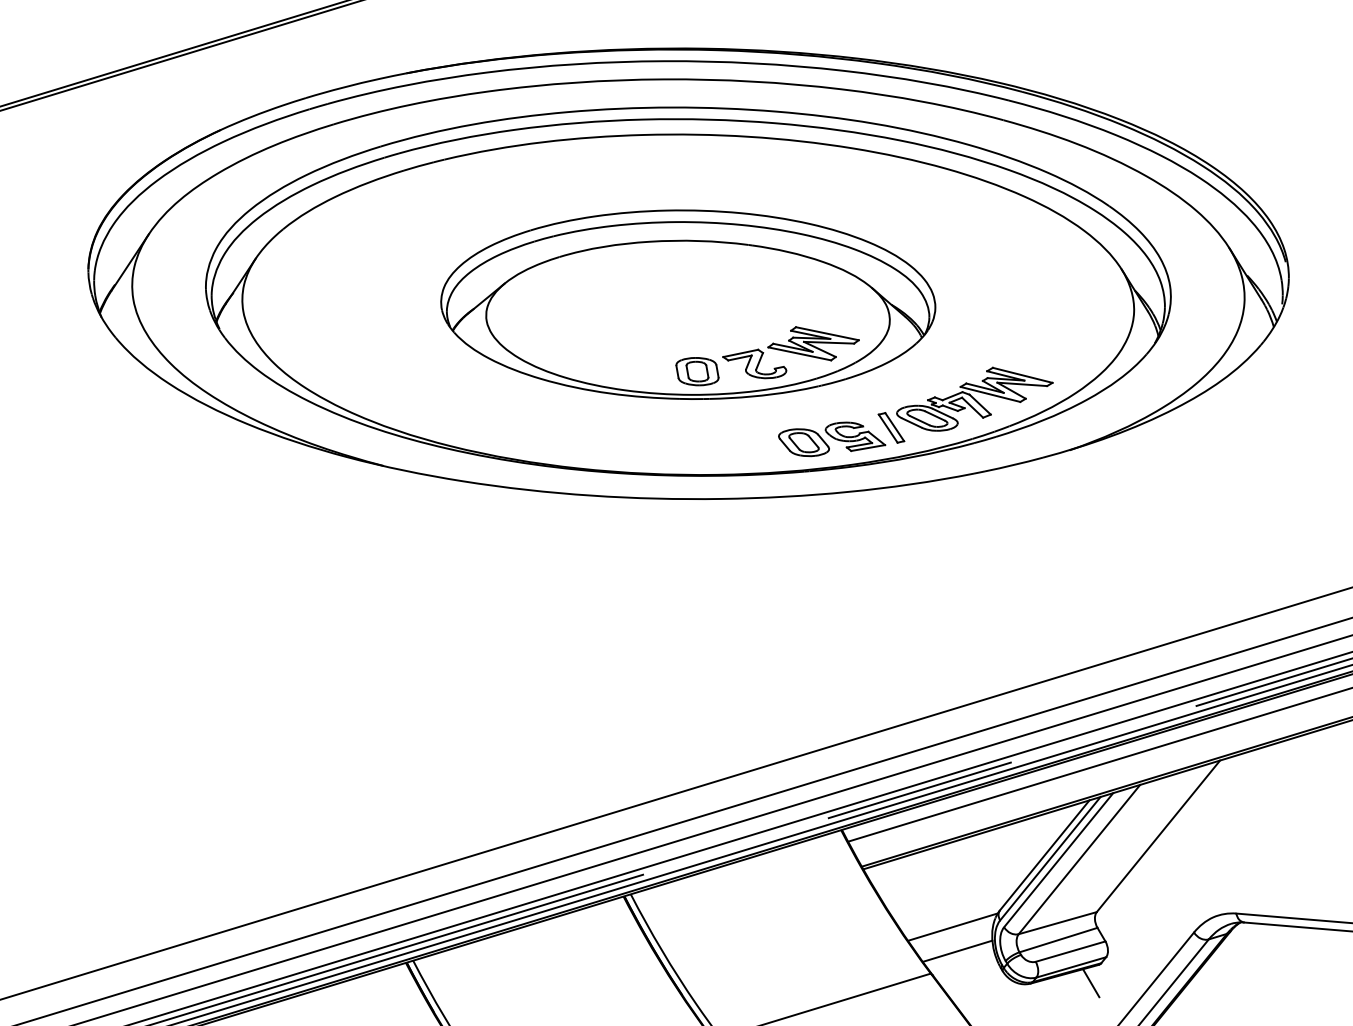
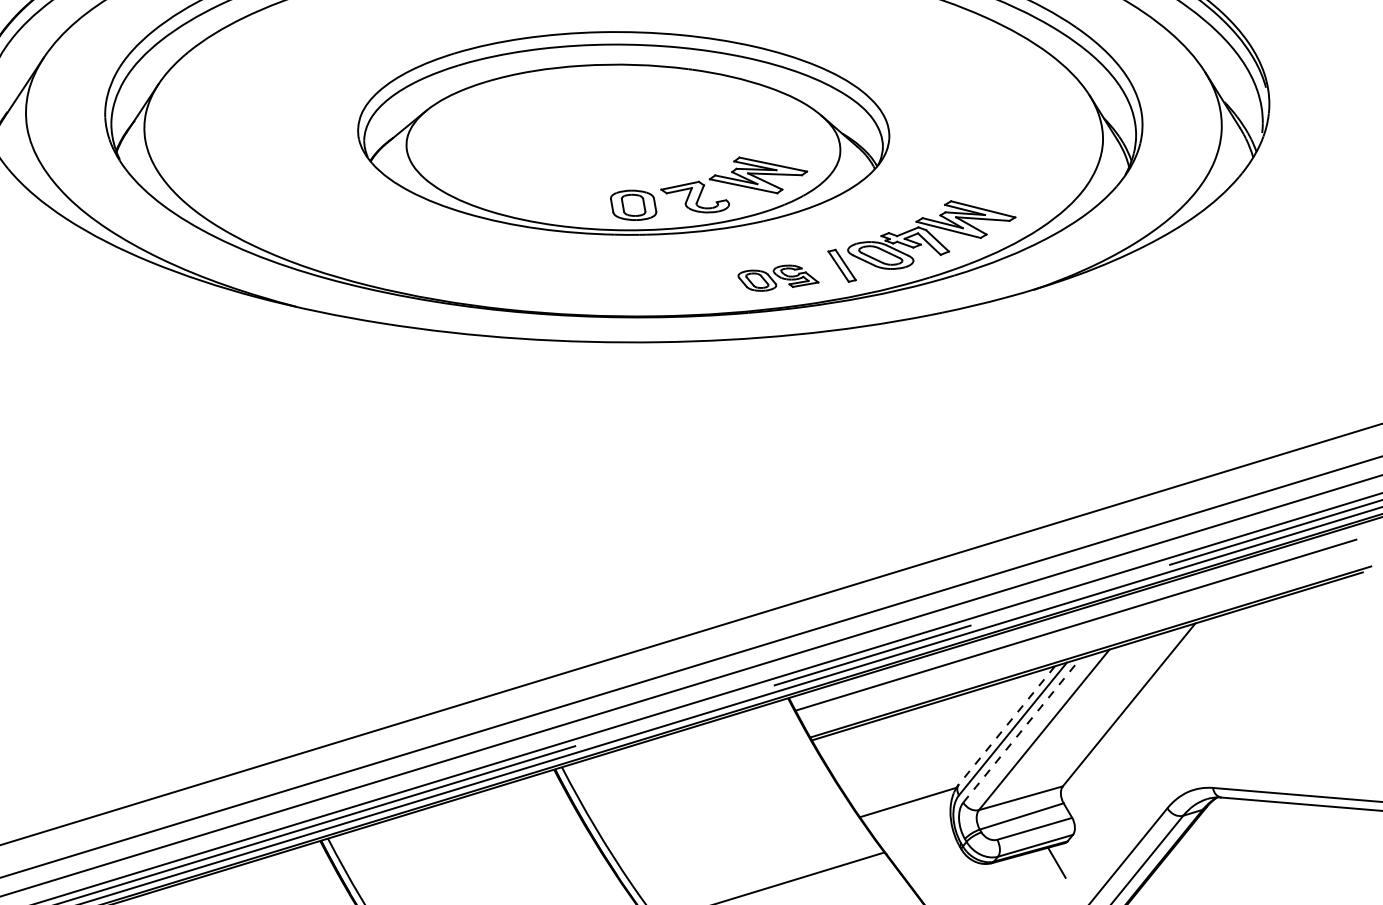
part: (832, 439) -> (778, 278), size x0.7
line: (1044, 855) -> (1006, 725), solid -> dashed
line: (1059, 859) -> (1022, 729), solid -> dashed
line: (957, 950) -> (913, 827), removed

